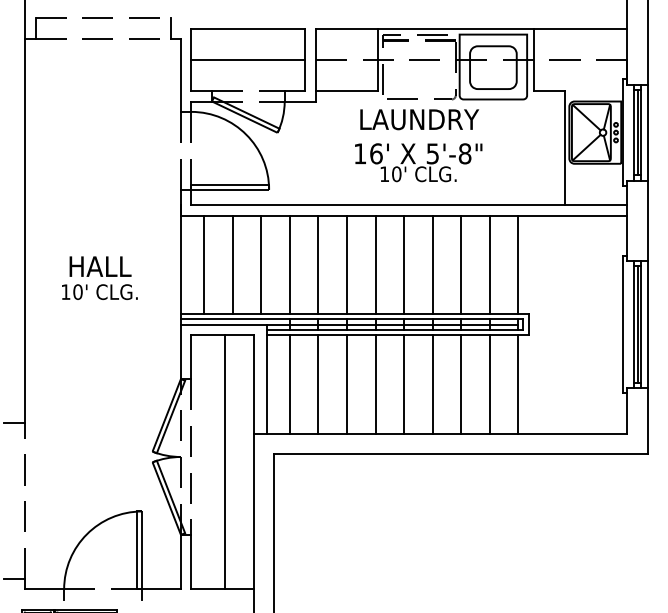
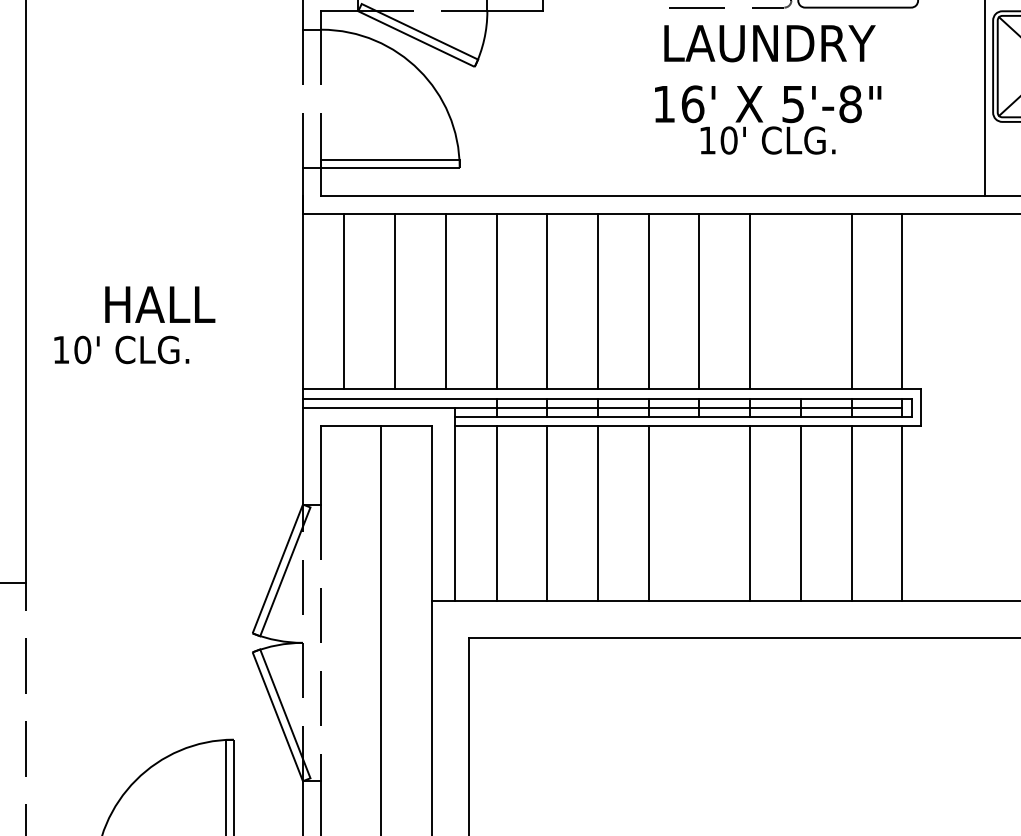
text: (418, 145) -> (767, 89), moved
line: (461, 264) -> (801, 300), removed
text: (99, 291) -> (120, 348), moved
line: (404, 384) -> (700, 514), removed

